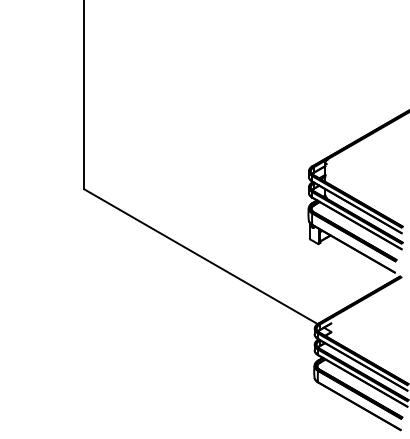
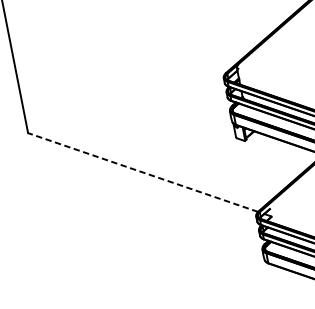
line: (201, 256) -> (143, 172), solid -> dashed

